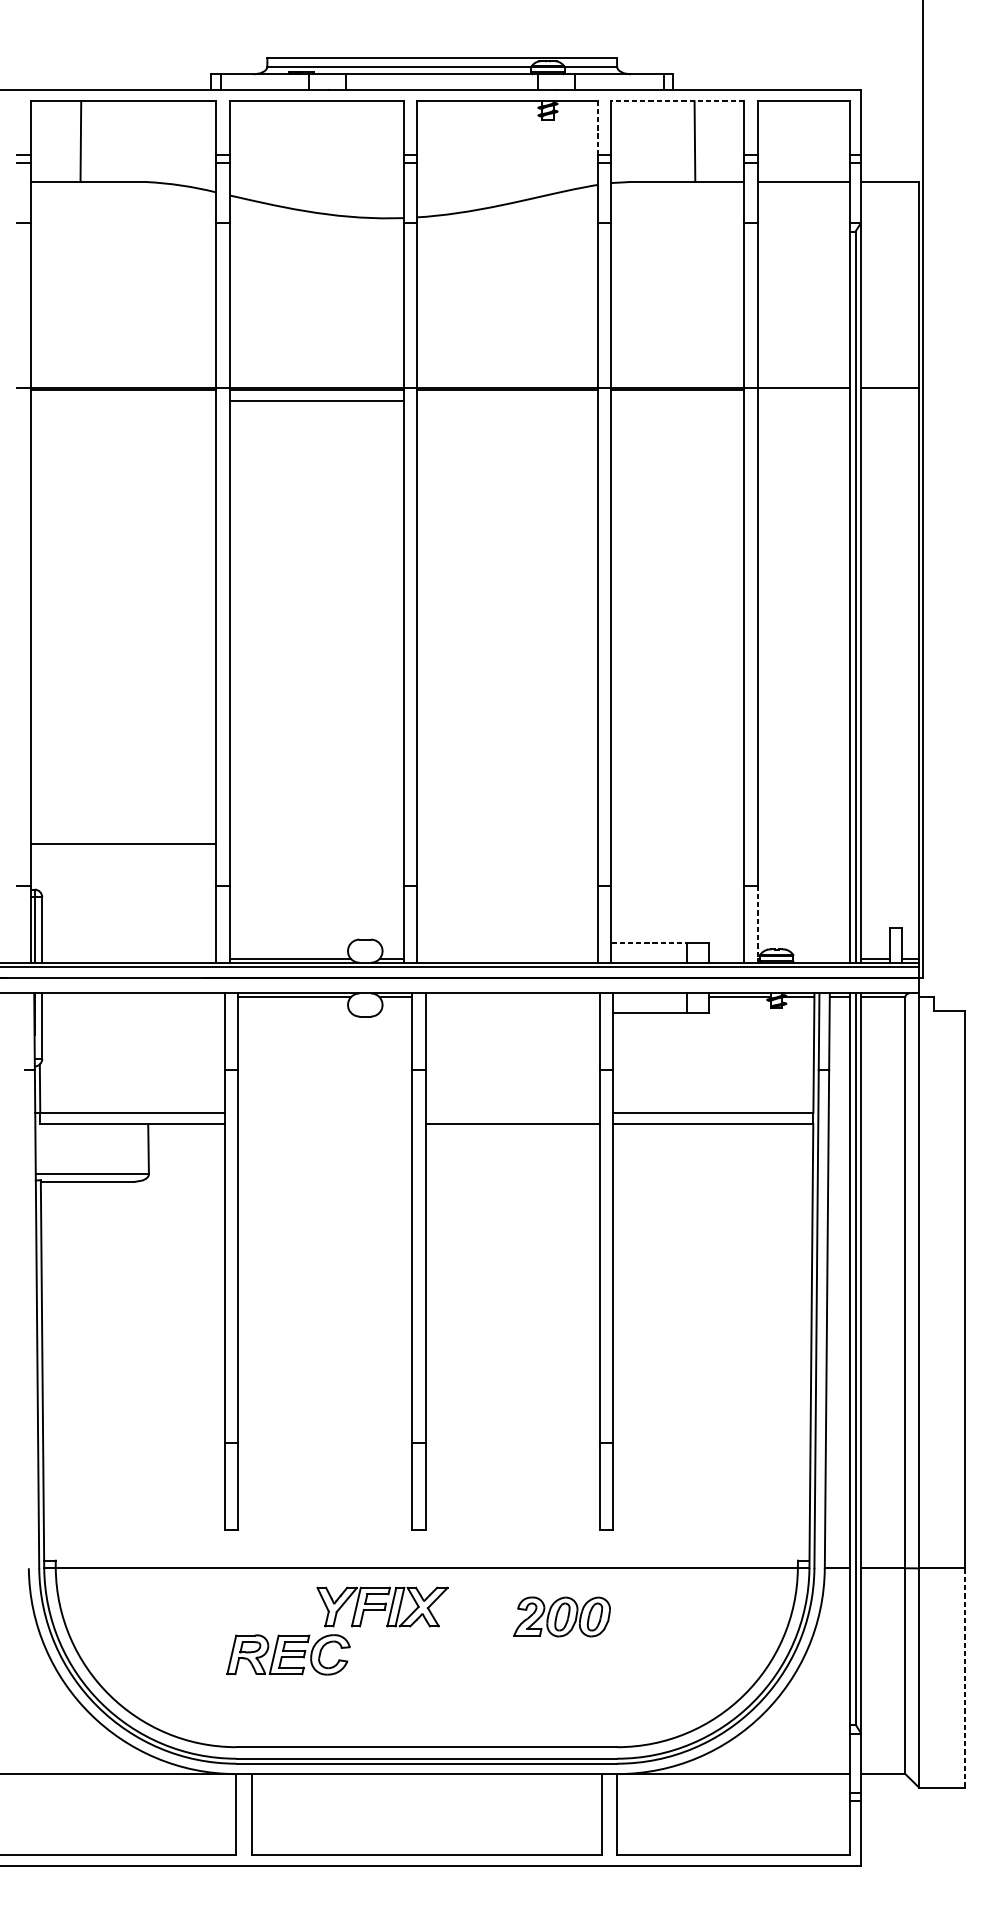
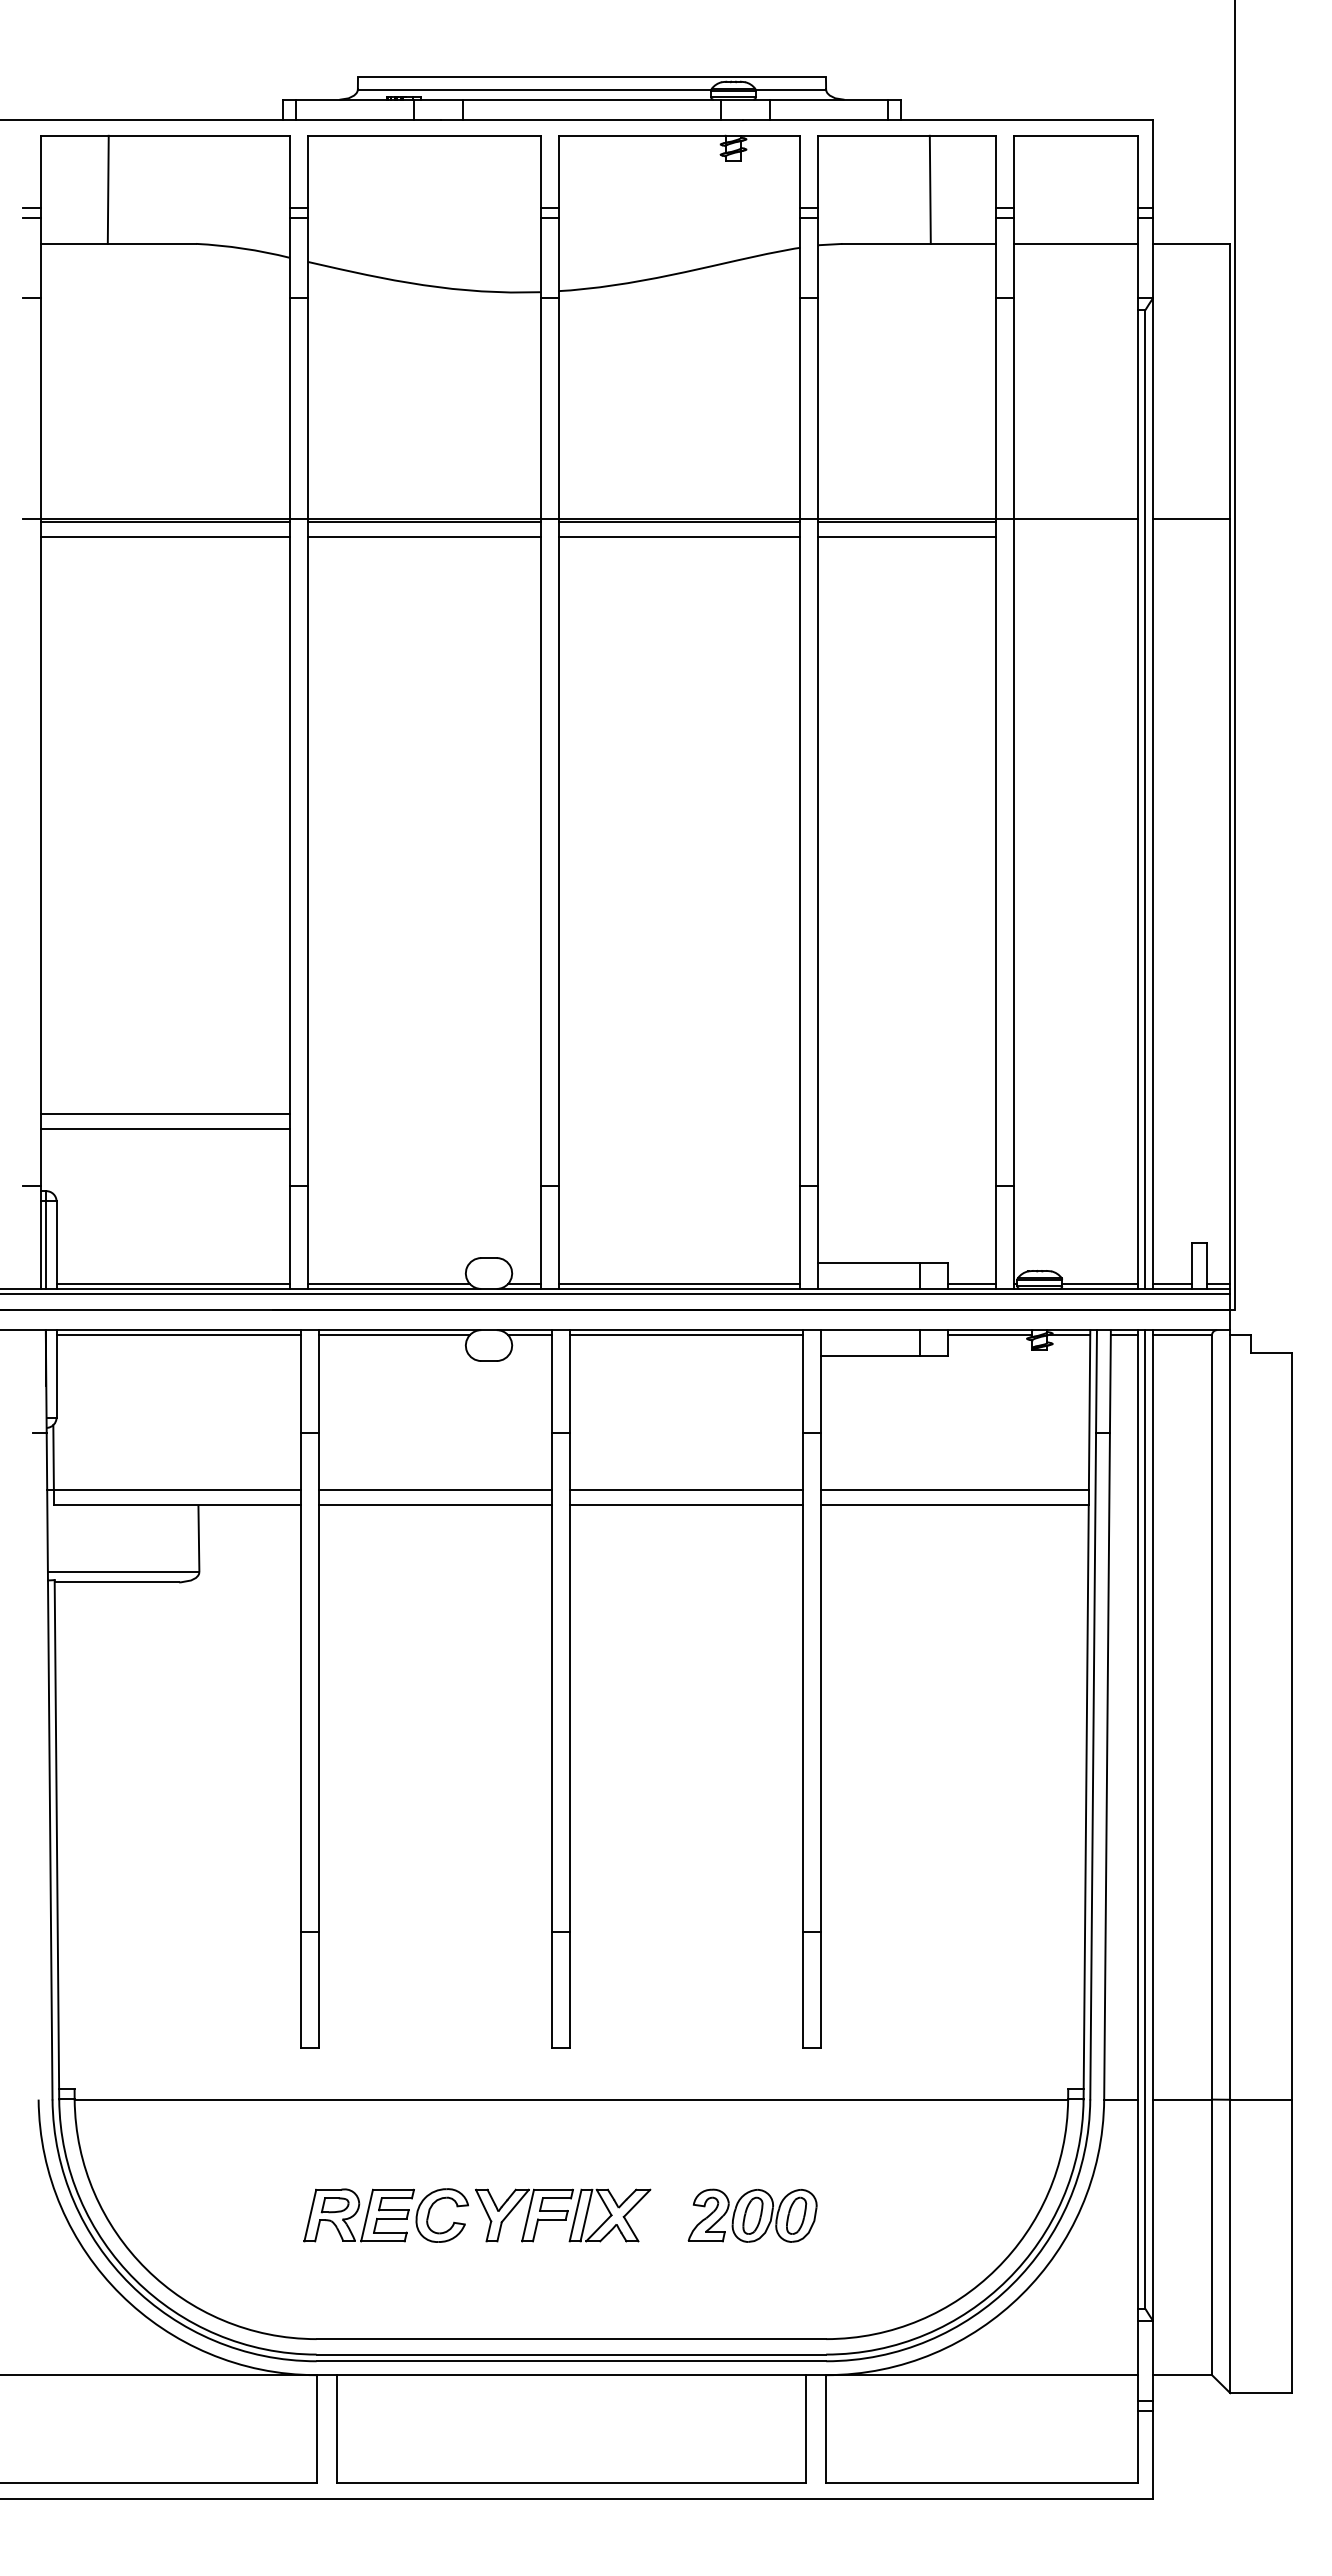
line: (677, 101) -> (907, 135), dashed -> solid
line: (597, 127) -> (800, 171), dashed -> solid
line: (123, 401) -> (165, 537), added
line: (507, 401) -> (679, 537), added
line: (677, 401) -> (907, 537), added
line: (123, 831) -> (165, 1113), added
line: (757, 924) -> (1014, 1237), dashed -> solid
line: (649, 943) -> (869, 1263), dashed -> solid
line: (128, 958) -> (172, 1283), added
line: (507, 958) -> (679, 1283), added
line: (726, 958) -> (972, 1283), added
line: (821, 958) -> (1099, 1283), added
line: (133, 997) -> (178, 1335), added
line: (512, 997) -> (686, 1335), added
line: (325, 1112) -> (435, 1489), added
line: (512, 1112) -> (686, 1489), added
line: (325, 1124) -> (435, 1505), added
part: (382, 1607) -> (563, 2215), moved
part: (562, 1616) -> (752, 2215), moved
line: (965, 1677) -> (1292, 2246), dashed -> solid

